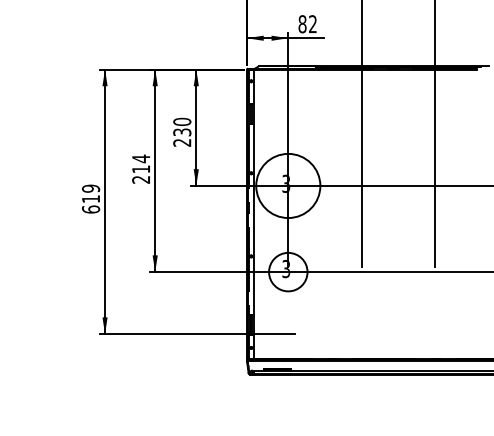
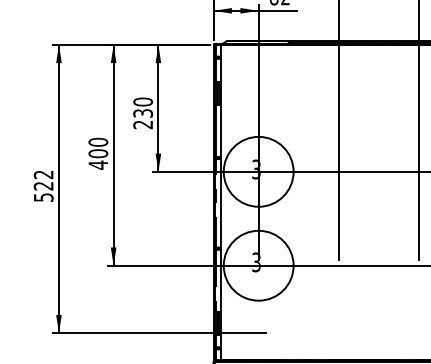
text: (141, 169) -> (98, 153), 214 -> 400
text: (90, 198) -> (43, 185), 619 -> 522
circle: (288, 272) -> (258, 266), size x1.67

